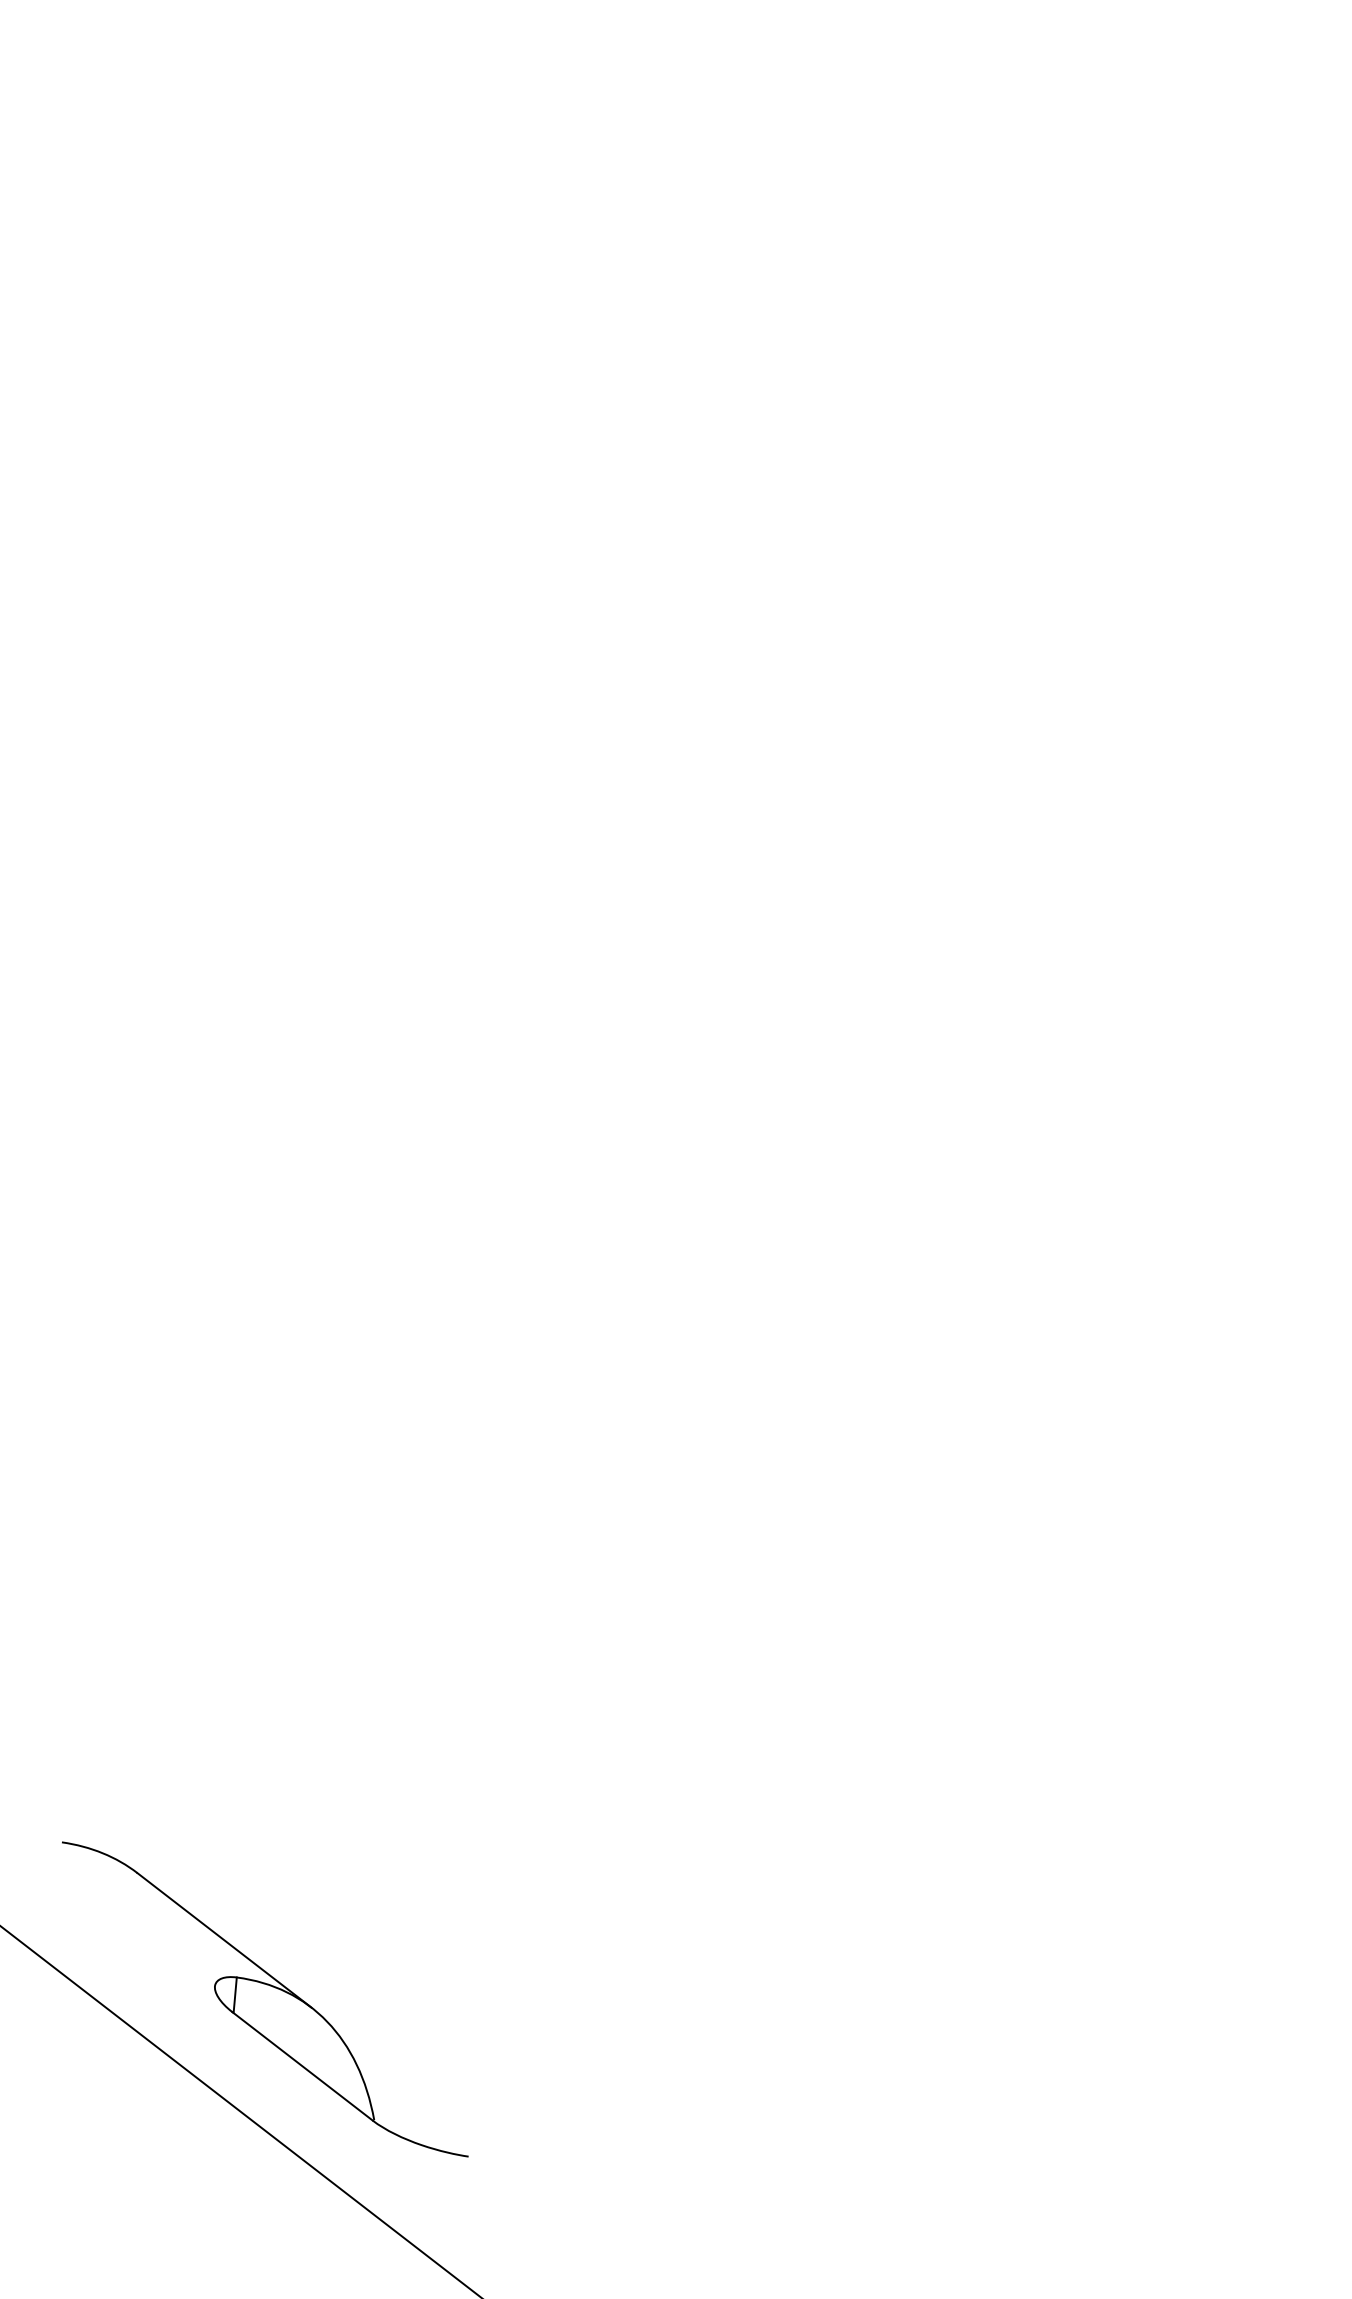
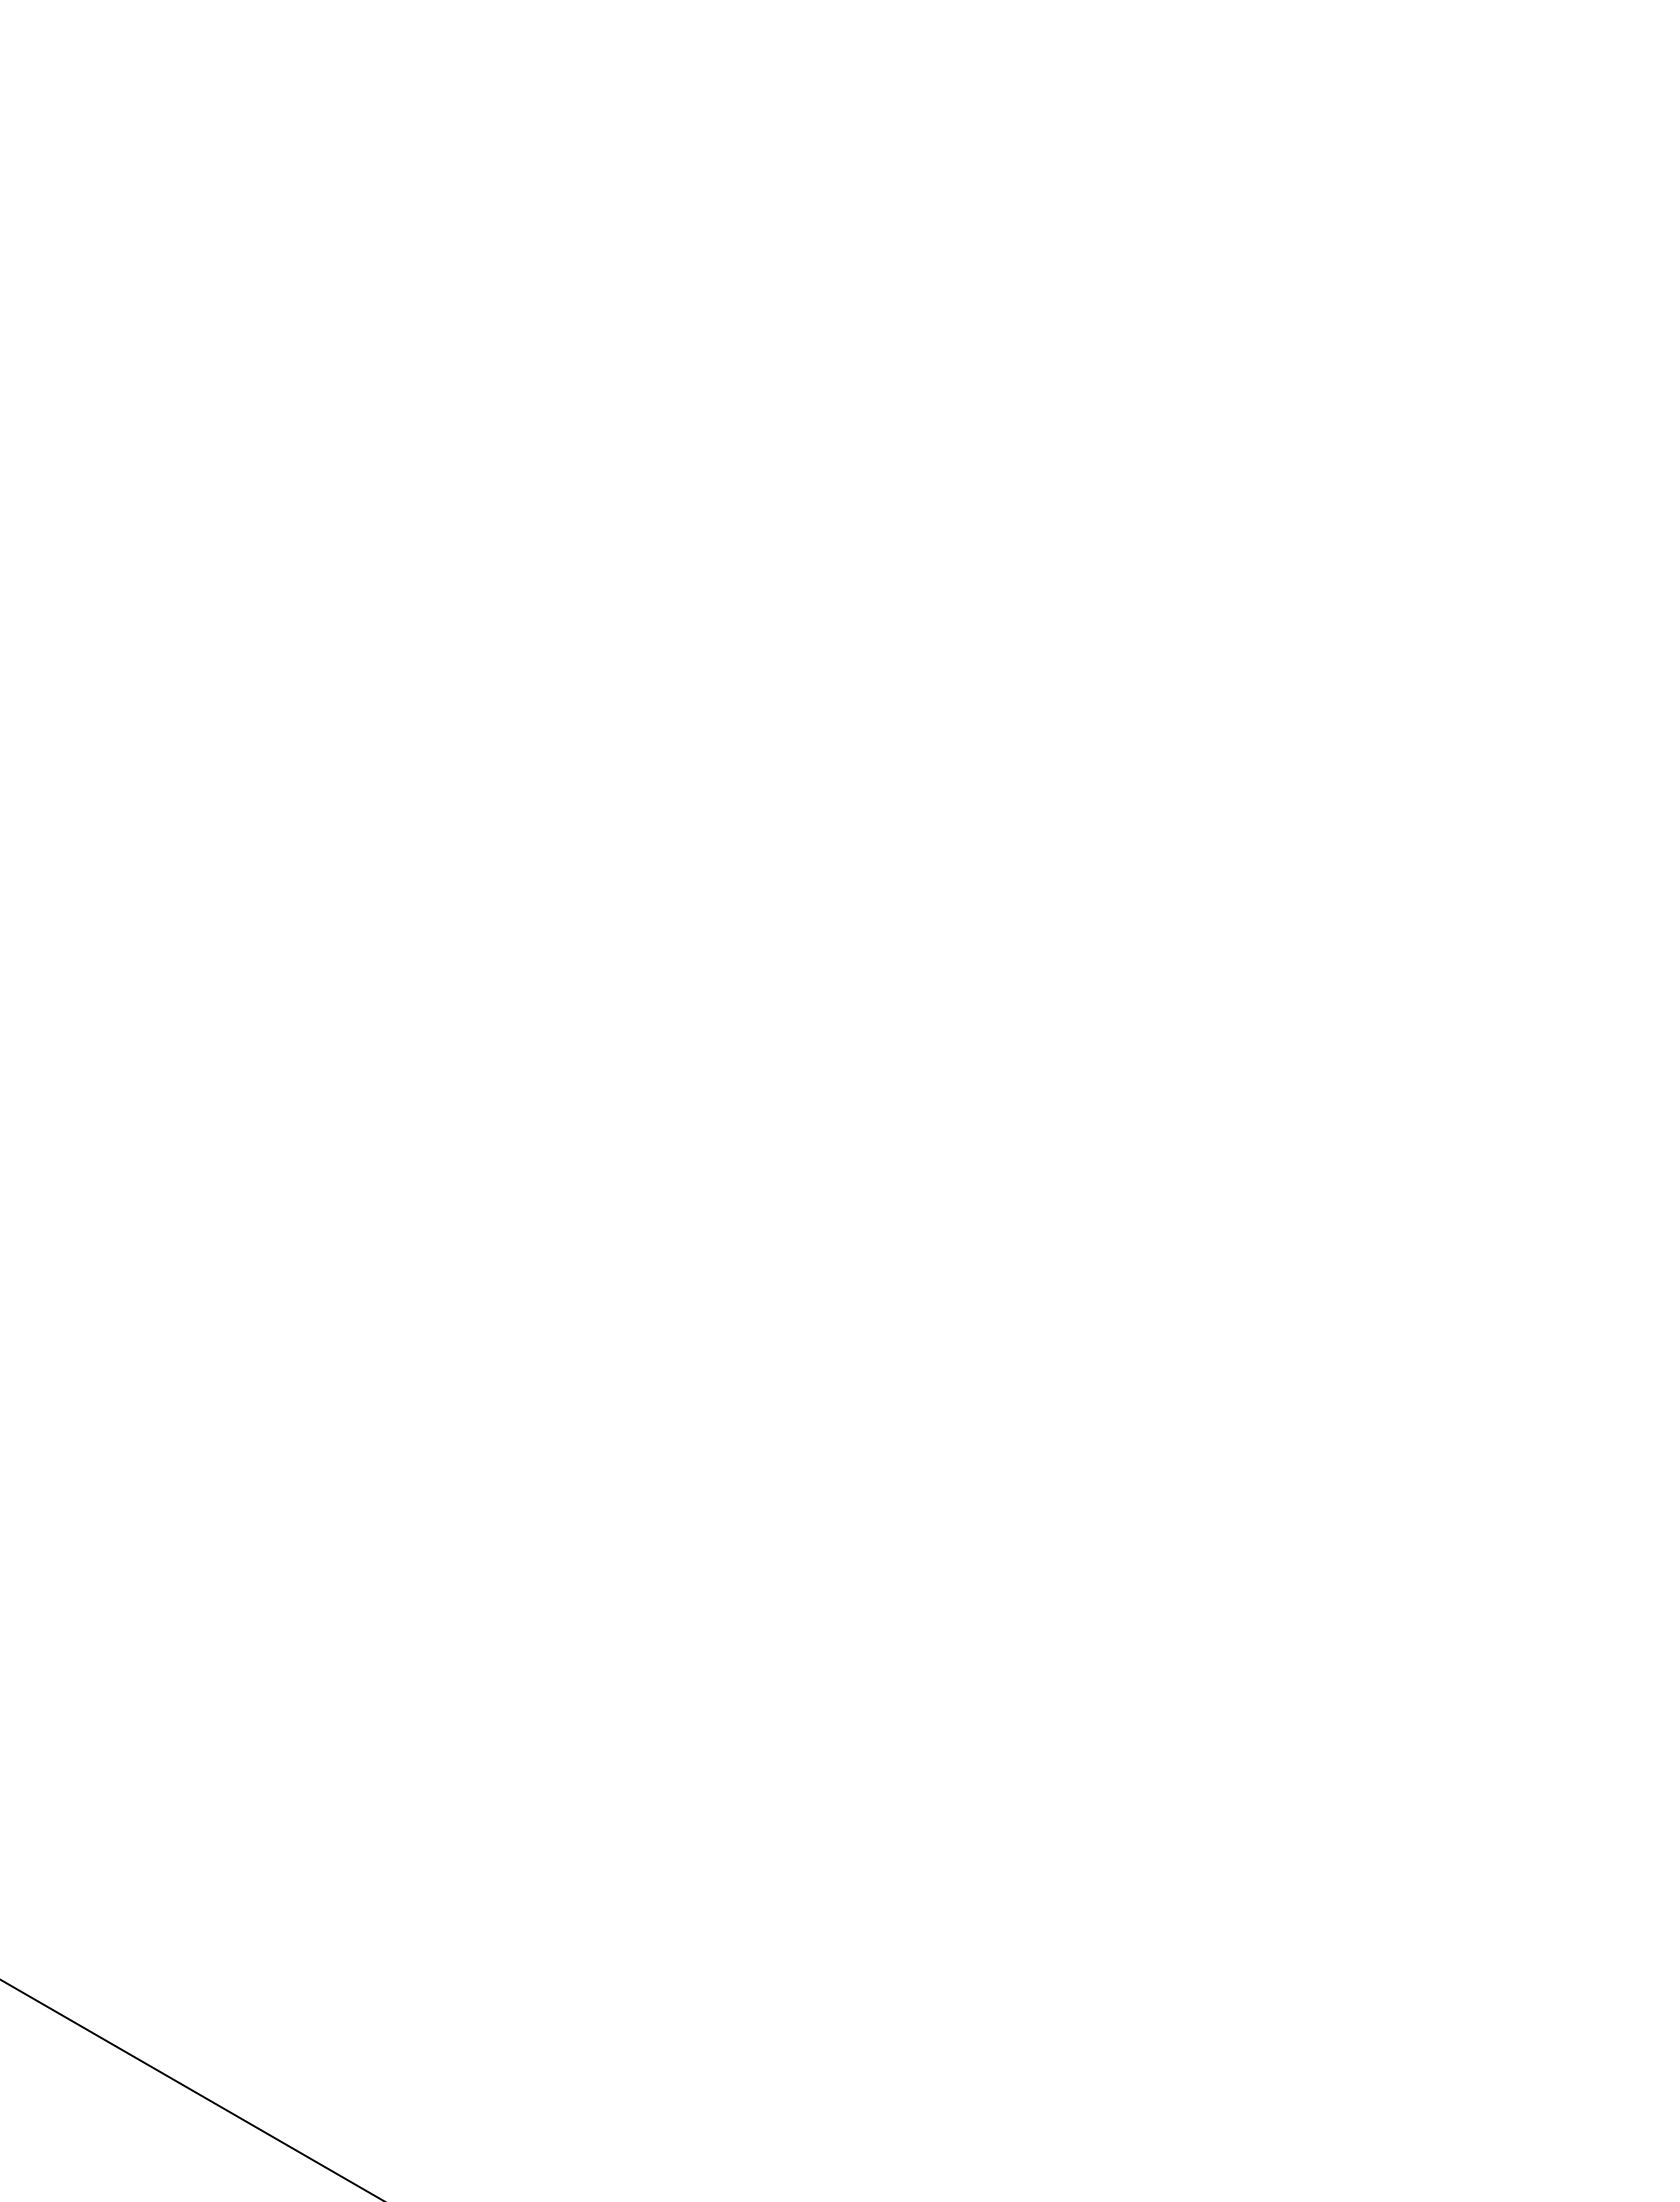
part: (265, 1999) -> (241, 2005), removed

